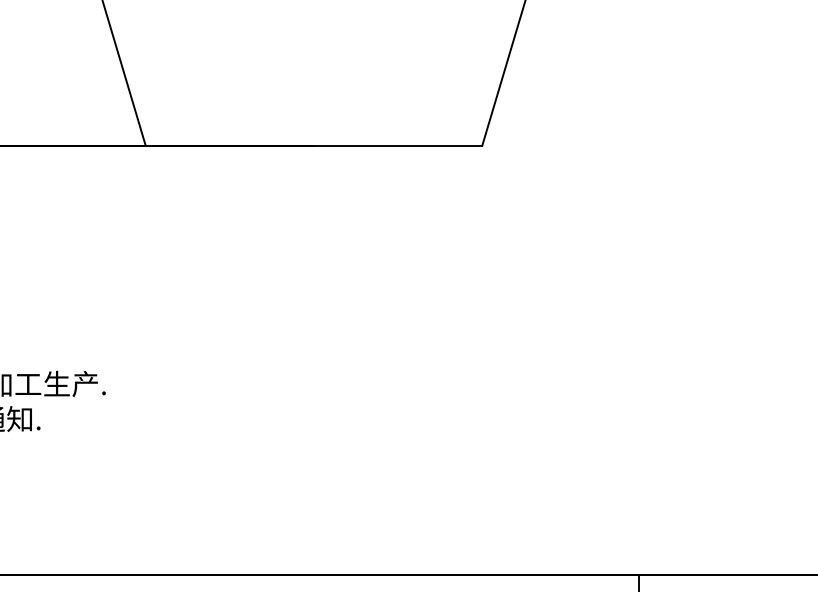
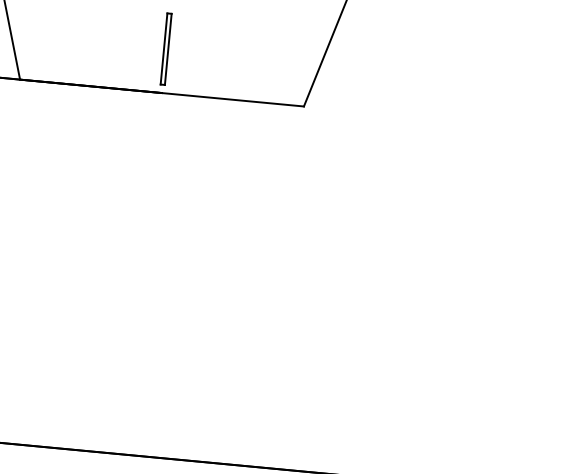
part: (313, 93) -> (165, 48), added

